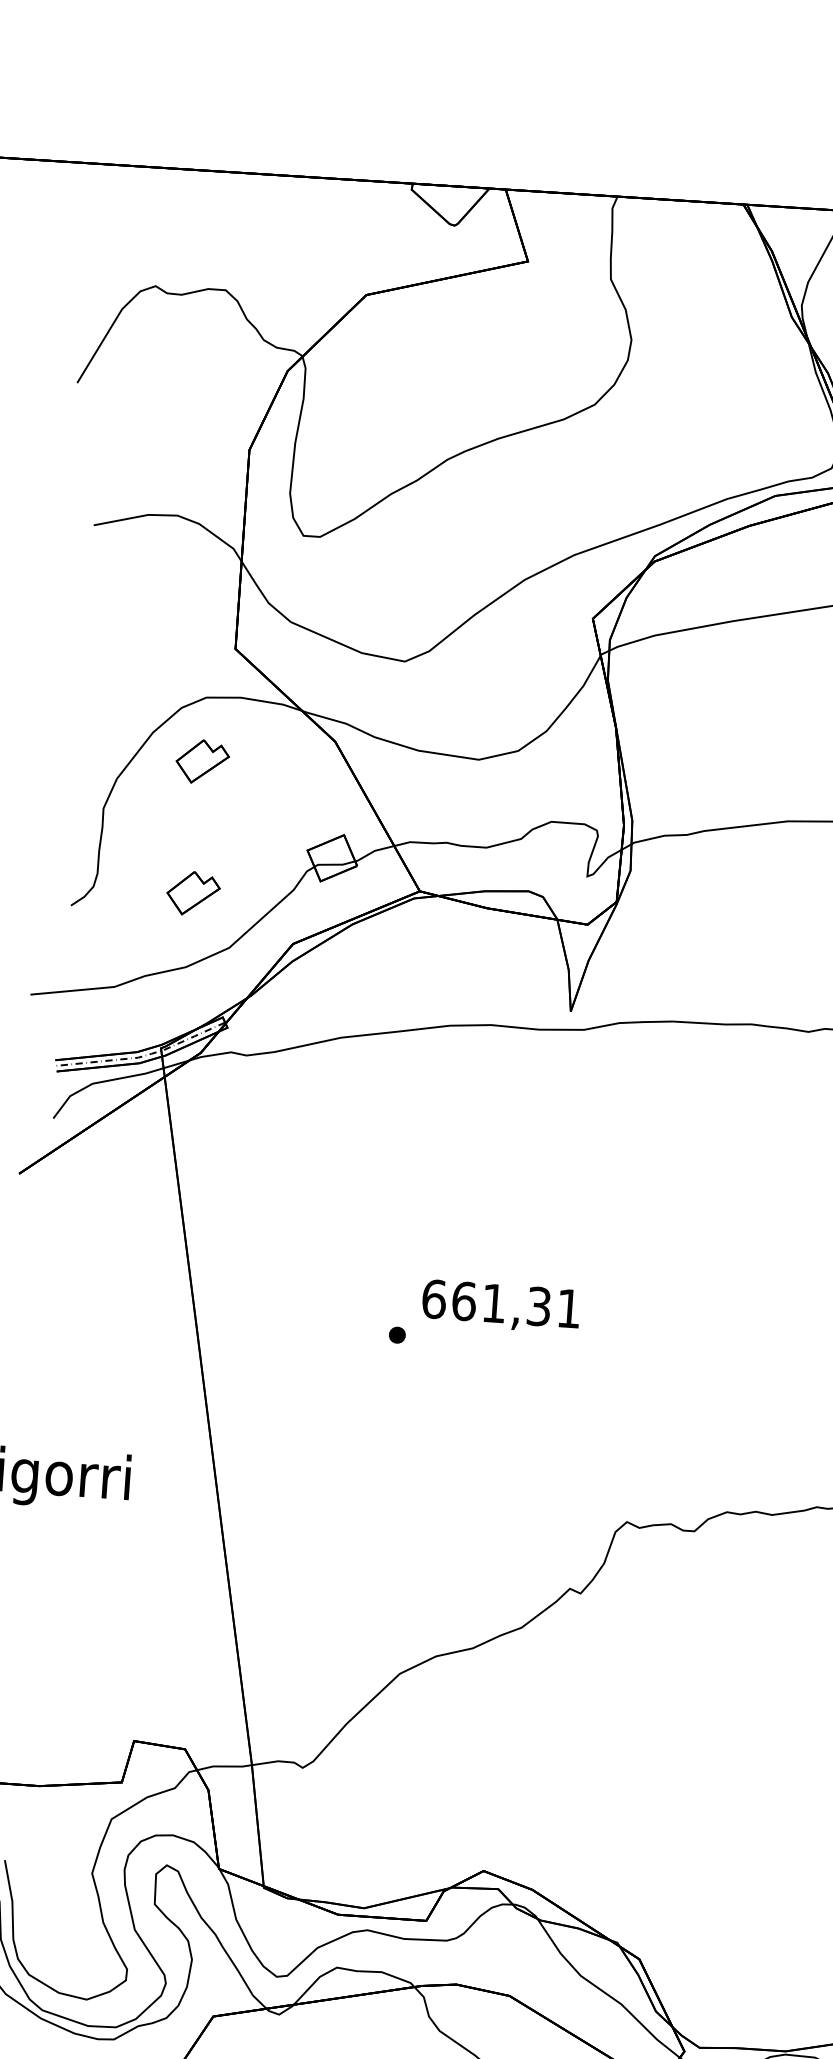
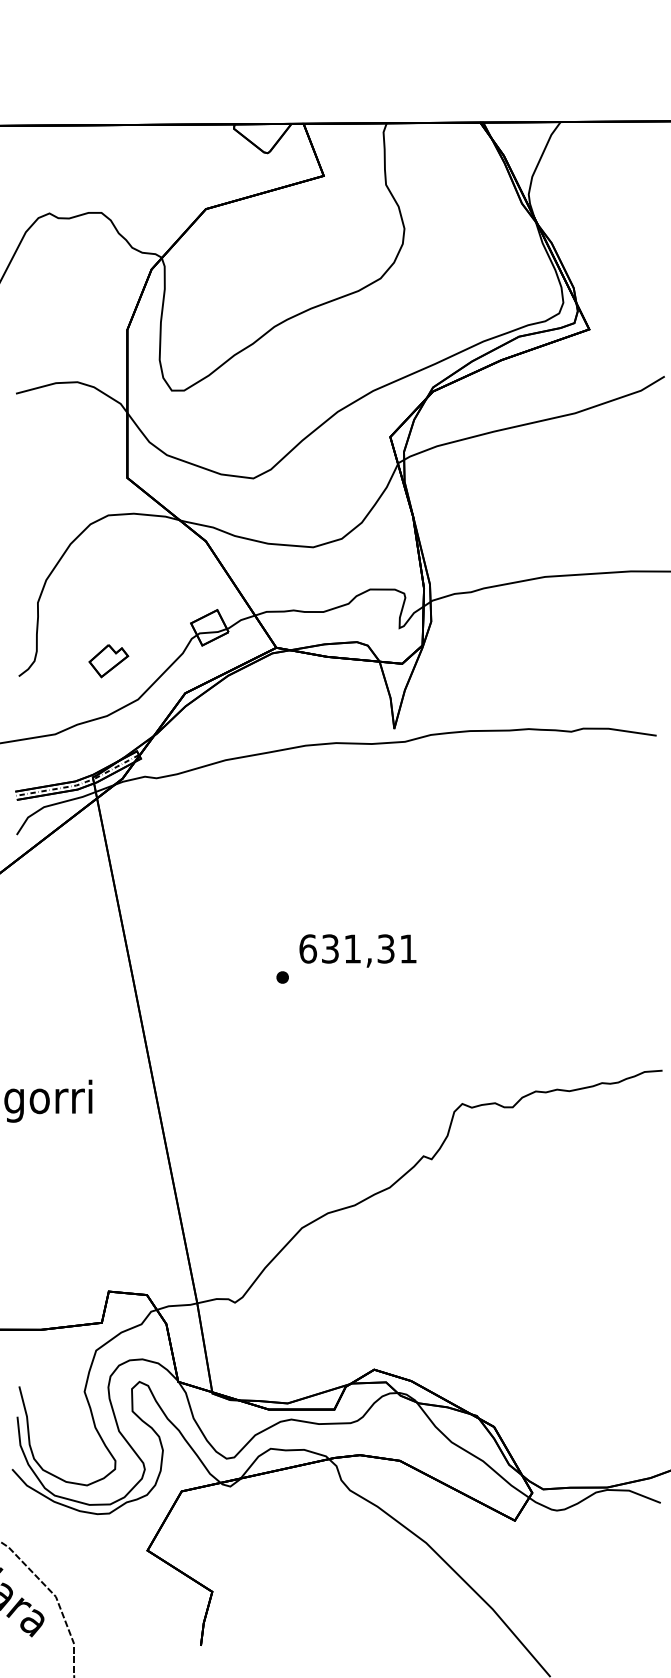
part: (202, 762) -> (108, 563), removed
text: (464, 1300) -> (330, 948), 661,31 -> 631,31

